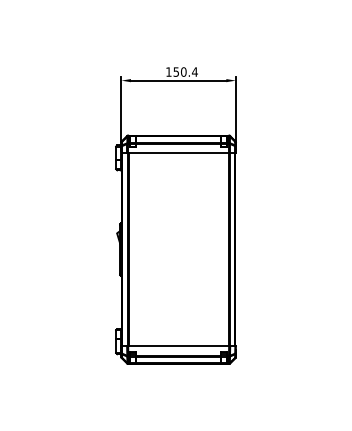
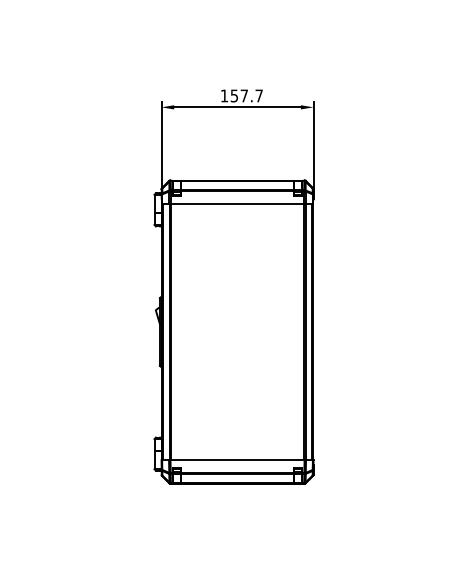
text: (189, 71) -> (251, 95), 150.4 -> 157.7

